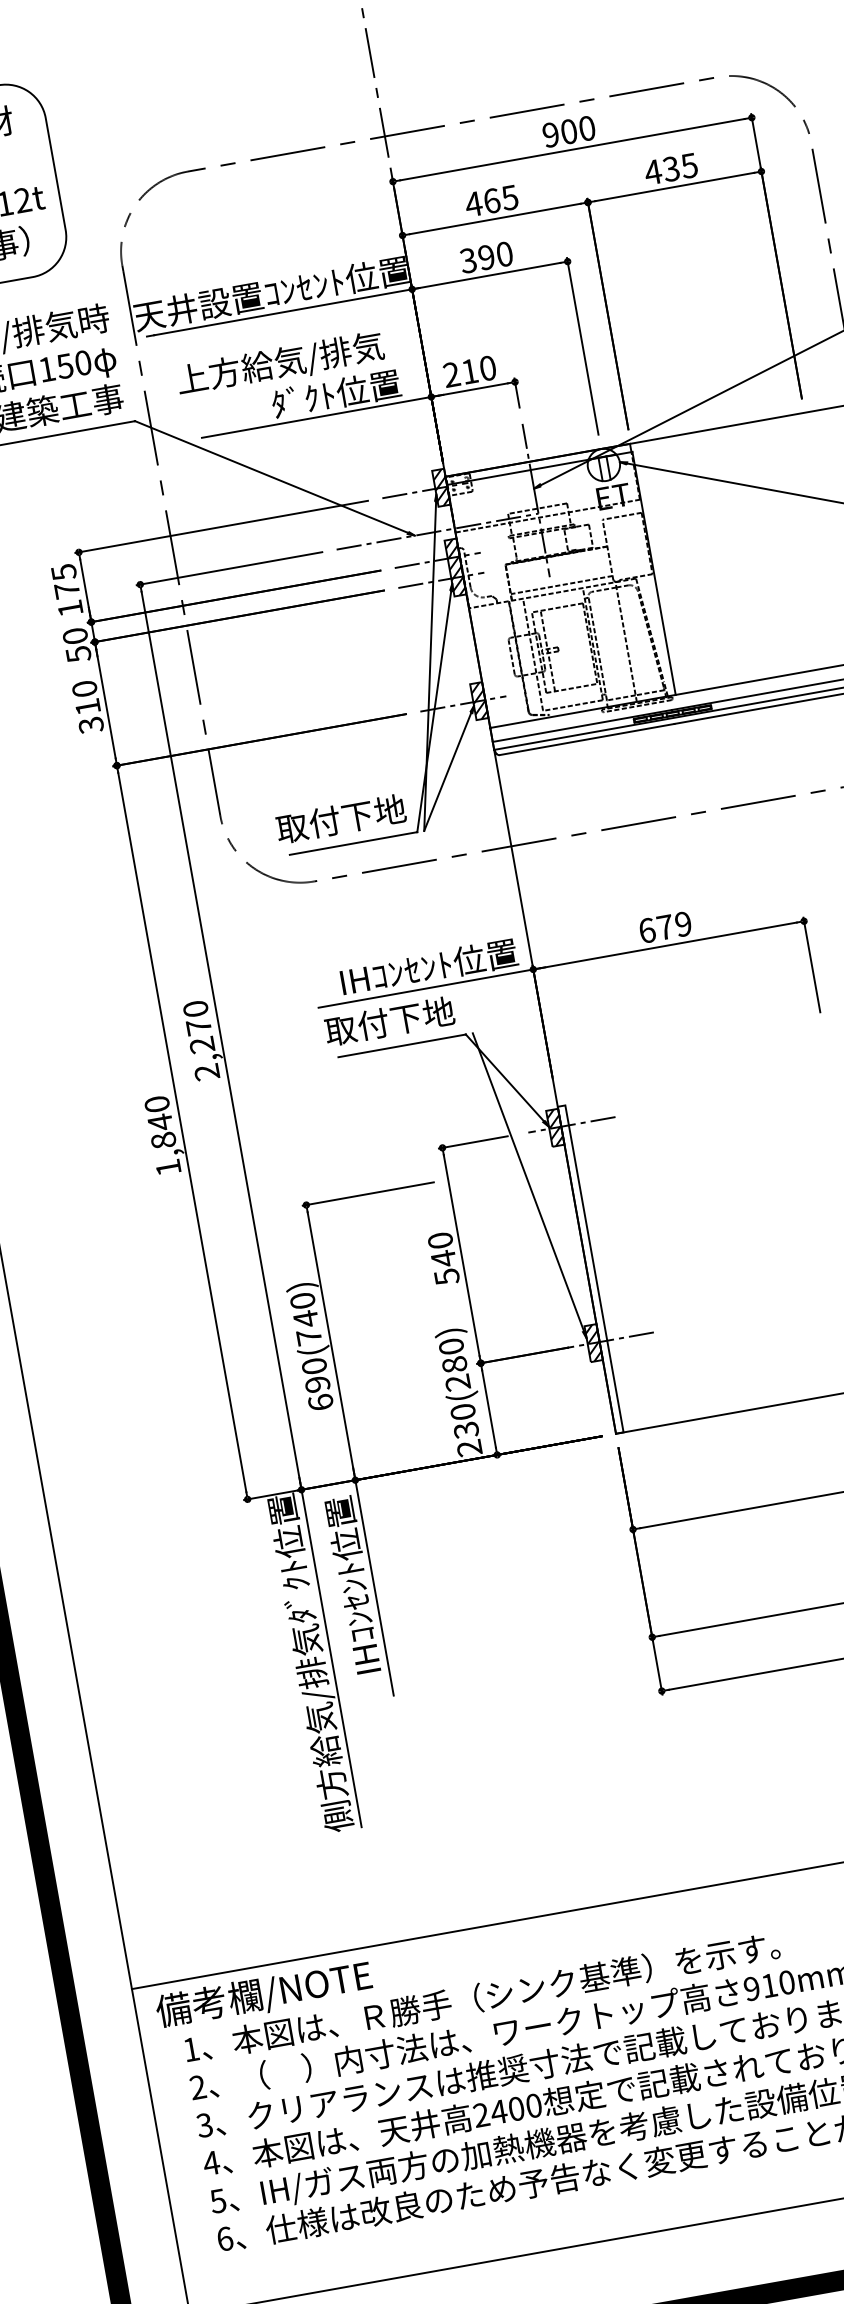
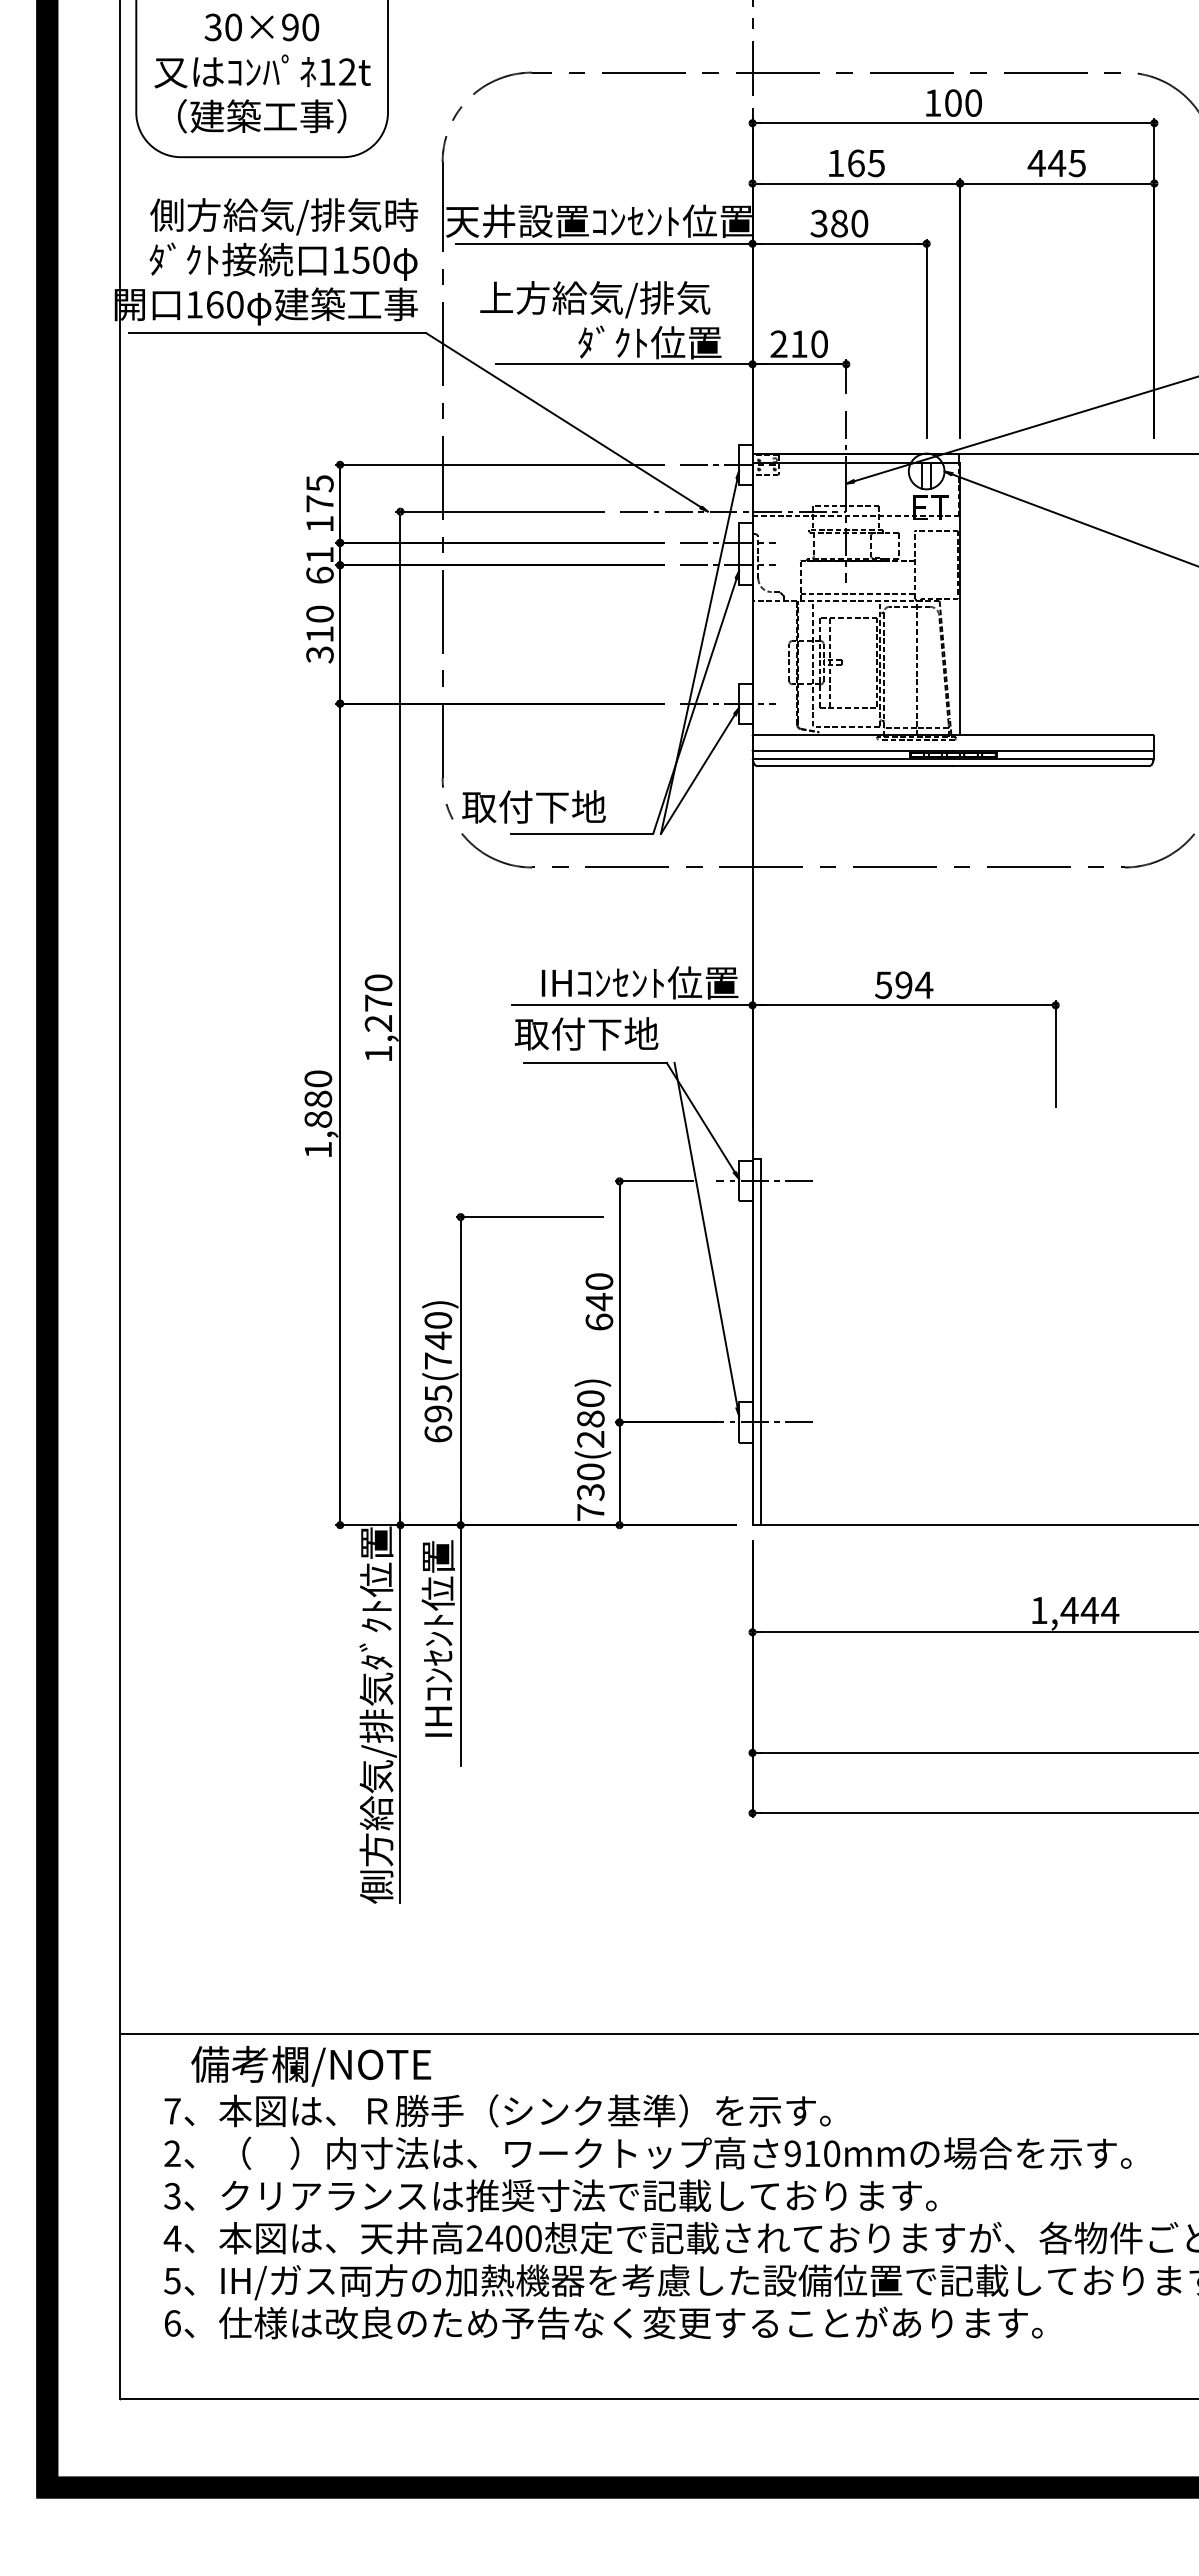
text: (550, 134) -> (932, 102), 900 -> 100
text: (670, 169) -> (1056, 163), 435 -> 445
text: (473, 204) -> (835, 163), 465 -> 165
text: (486, 257) -> (839, 223), 390 -> 380
hatch: (440, 487) -> (745, 464), removed
hatch: (455, 567) -> (745, 553), removed
text: (76, 645) -> (319, 565), 50 -> 61
hatch: (478, 701) -> (745, 703), removed
text: (340, 818) -> (533, 806), moved
text: (664, 927) -> (903, 985), 679 -> 594
text: (206, 1072) -> (377, 1053), 2,270 -> 1,270
text: (160, 1122) -> (318, 1099), 1,840 -> 1,880
hatch: (555, 1127) -> (745, 1181), removed
text: (447, 1277) -> (599, 1322), 540 -> 640
hatch: (593, 1343) -> (745, 1422), removed
text: (314, 1366) -> (438, 1393), 690(740) -> 695(740)
text: (469, 1448) -> (590, 1512), 230(280) -> 730(280)
text: (263, 1994) -> (310, 2065), moved
text: (191, 2049) -> (172, 2111), 1 -> 7

